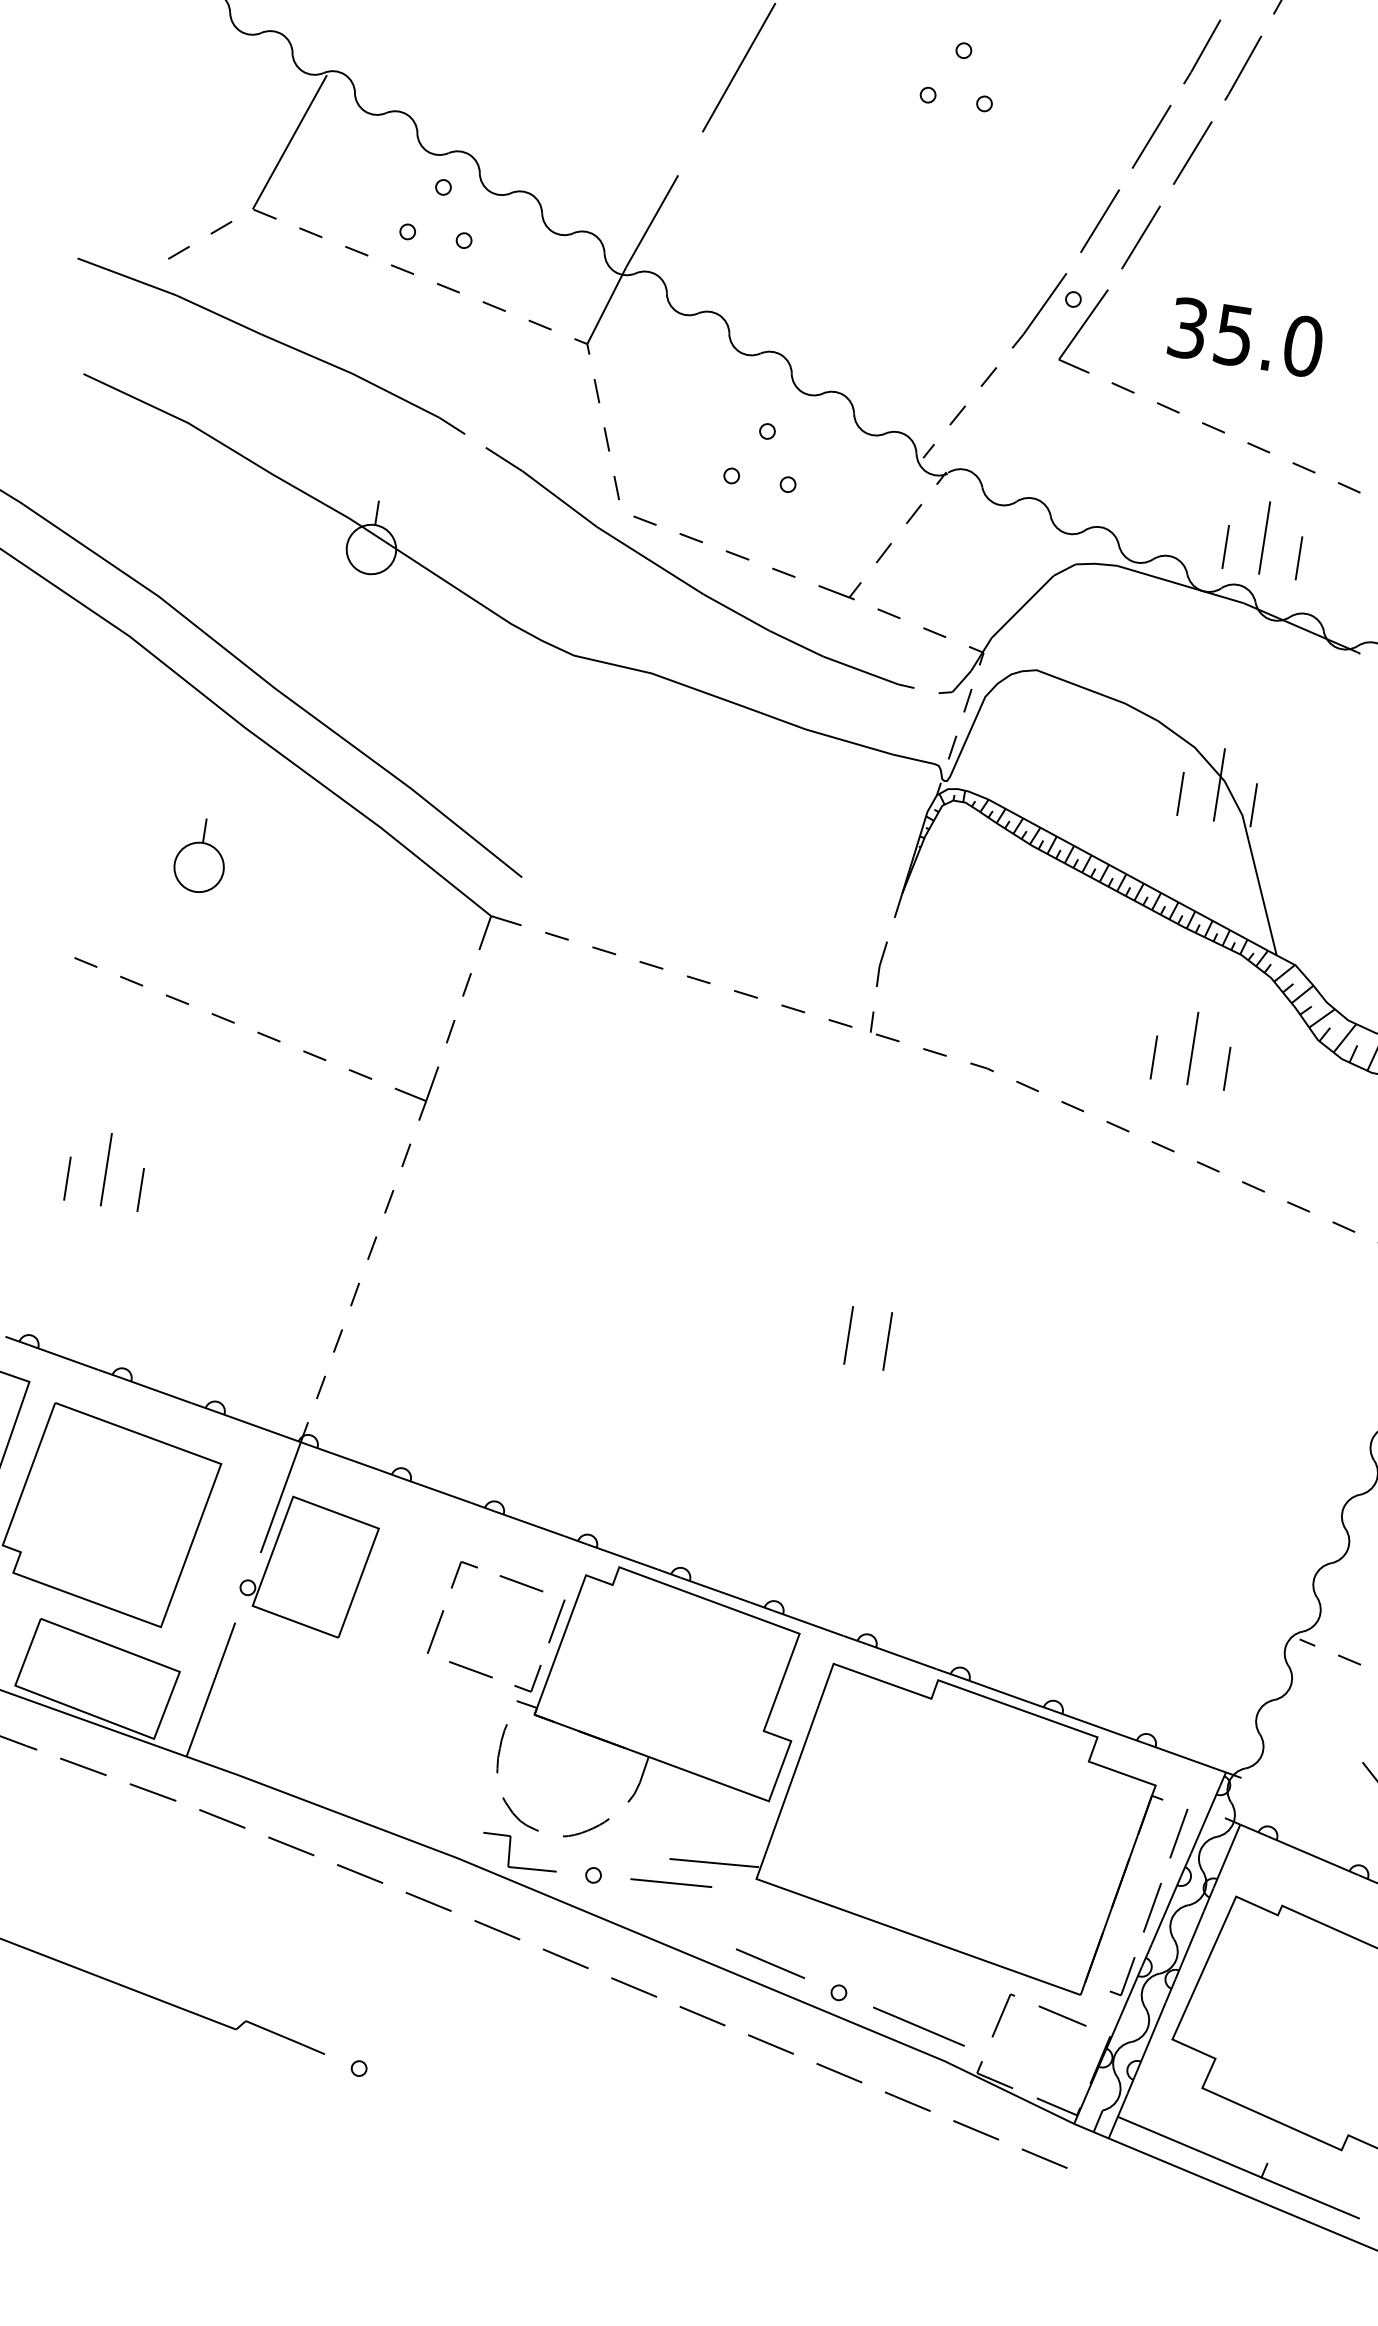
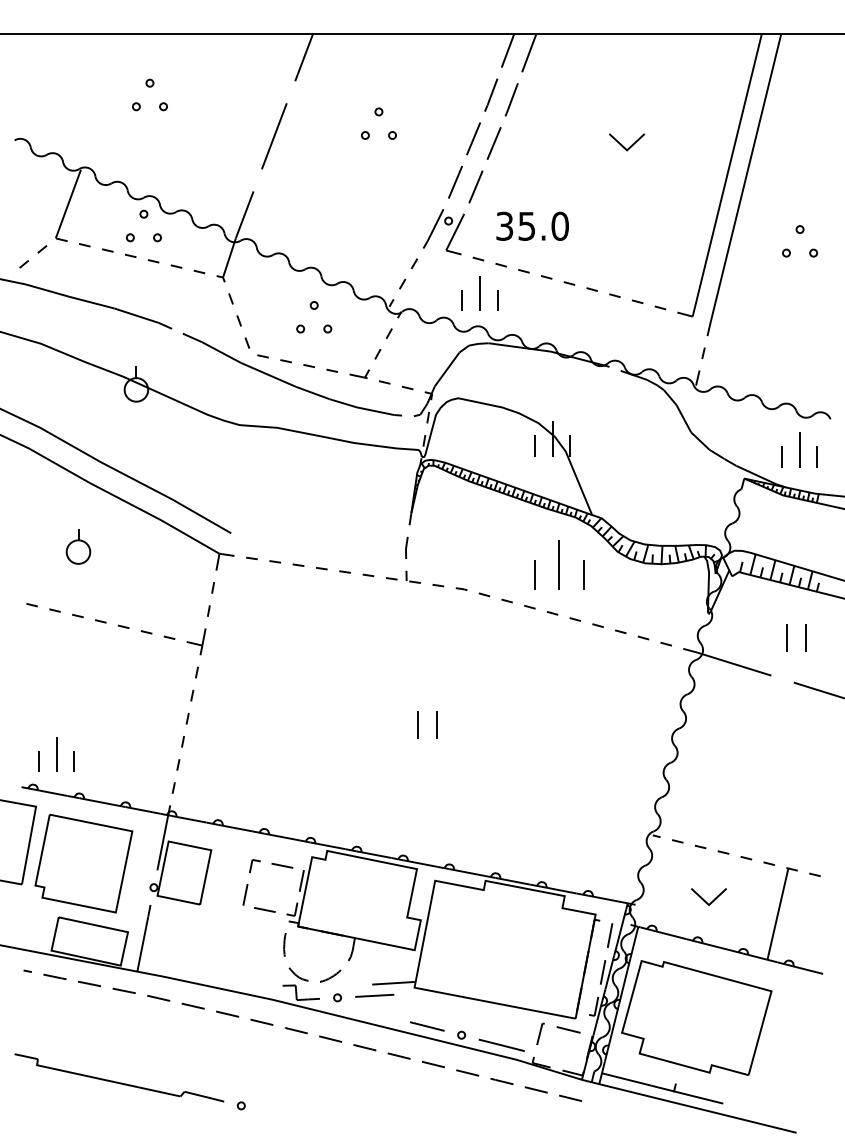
part: (1263, 537) -> (479, 293), moved
part: (1193, 1047) -> (559, 564), size x1.4
part: (105, 1170) -> (56, 754), moved

